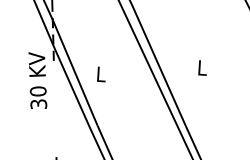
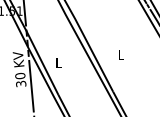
line: (55, 107) -> (31, 85), added

